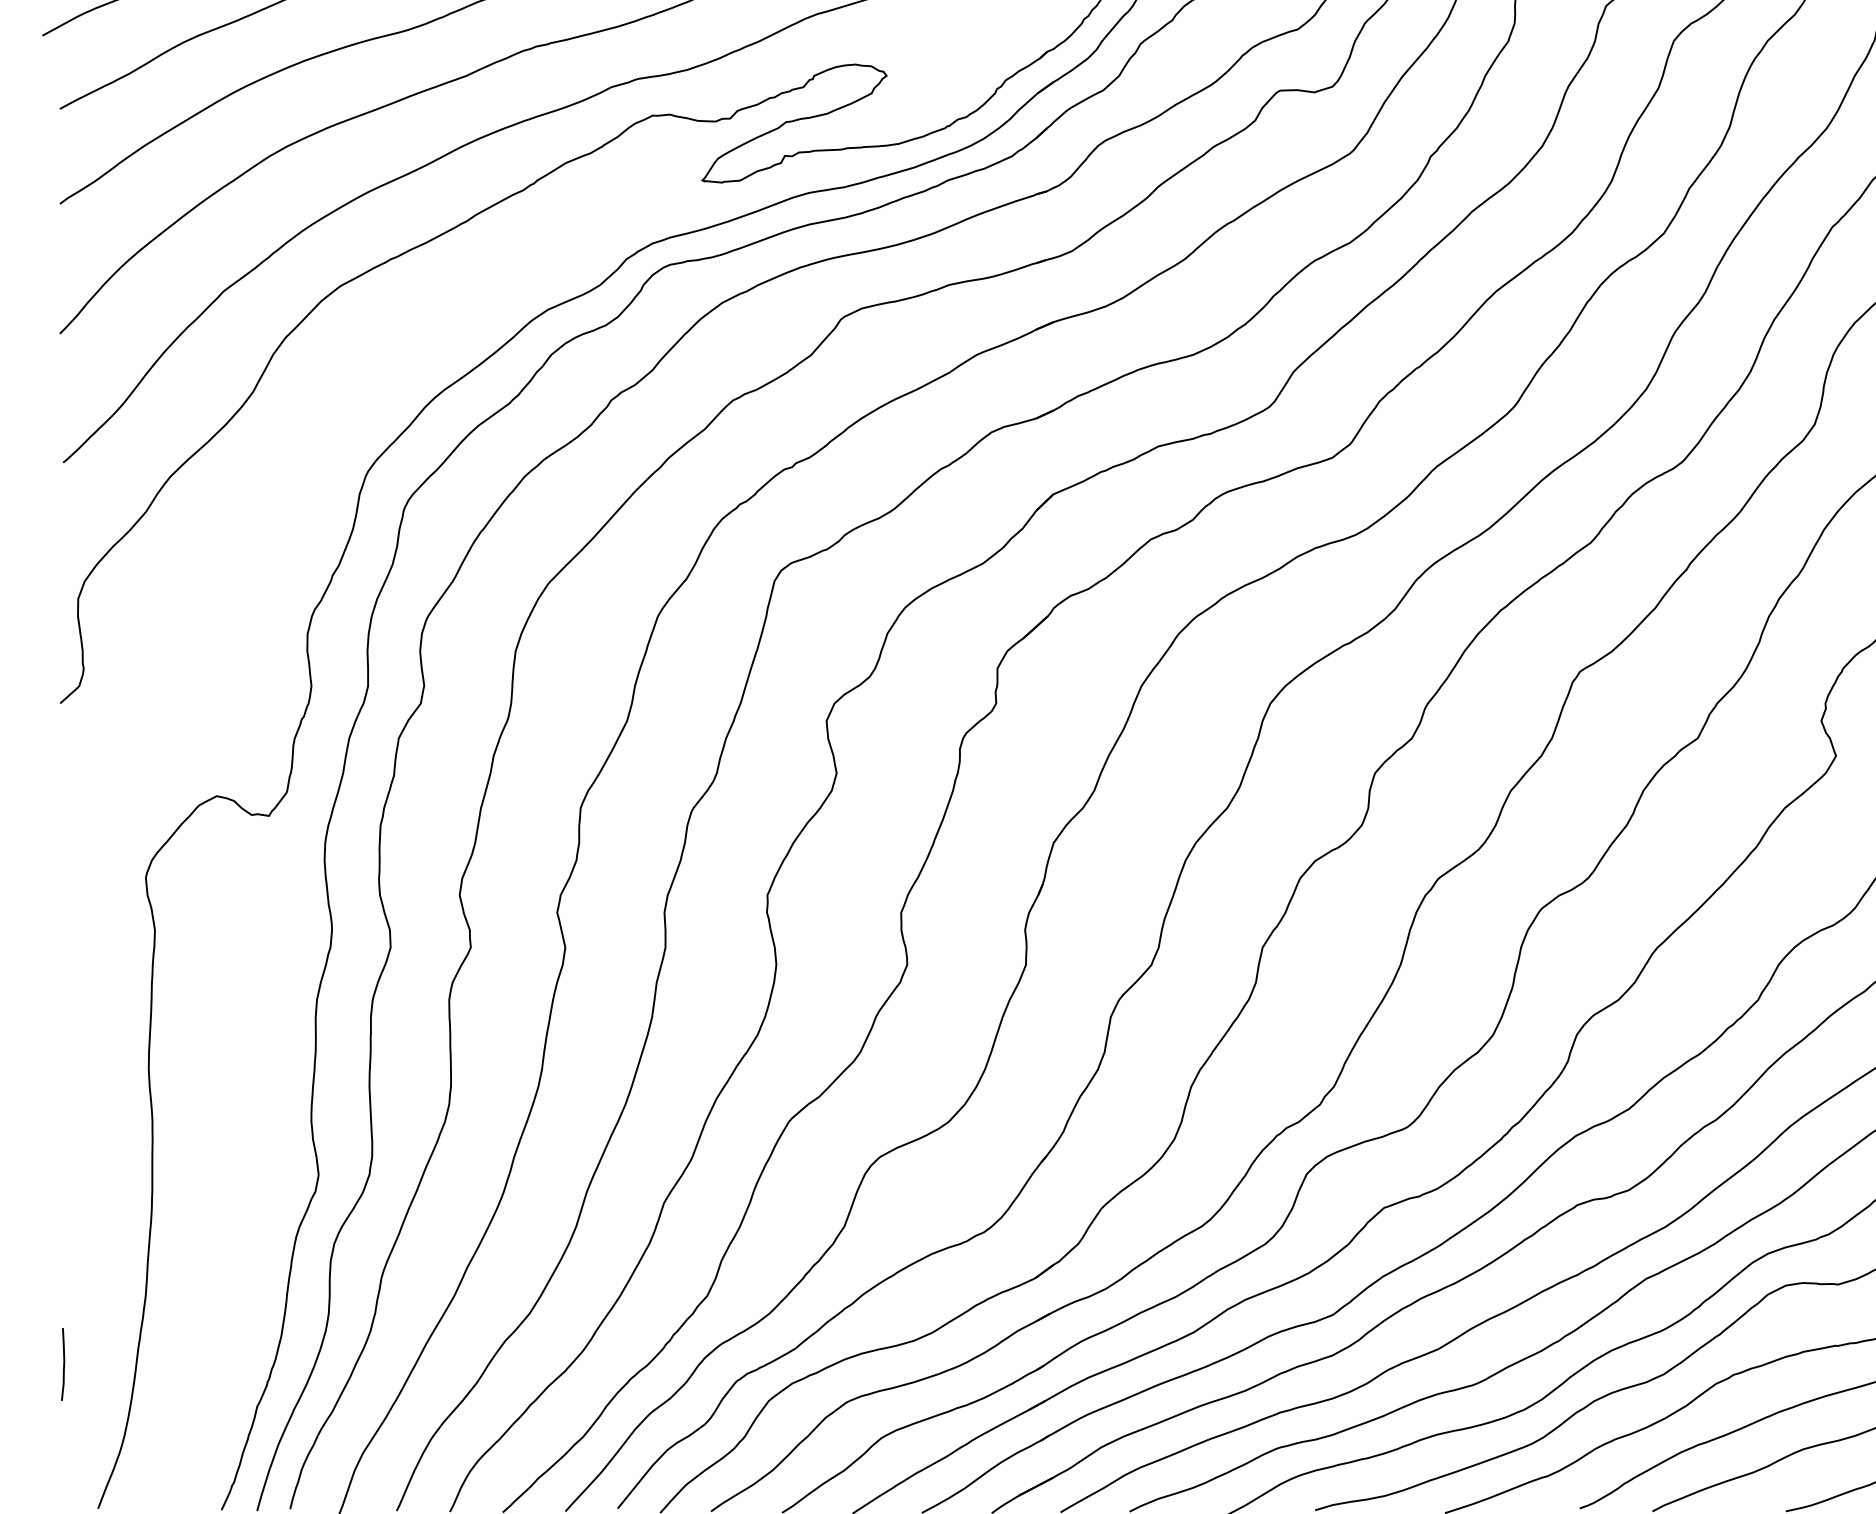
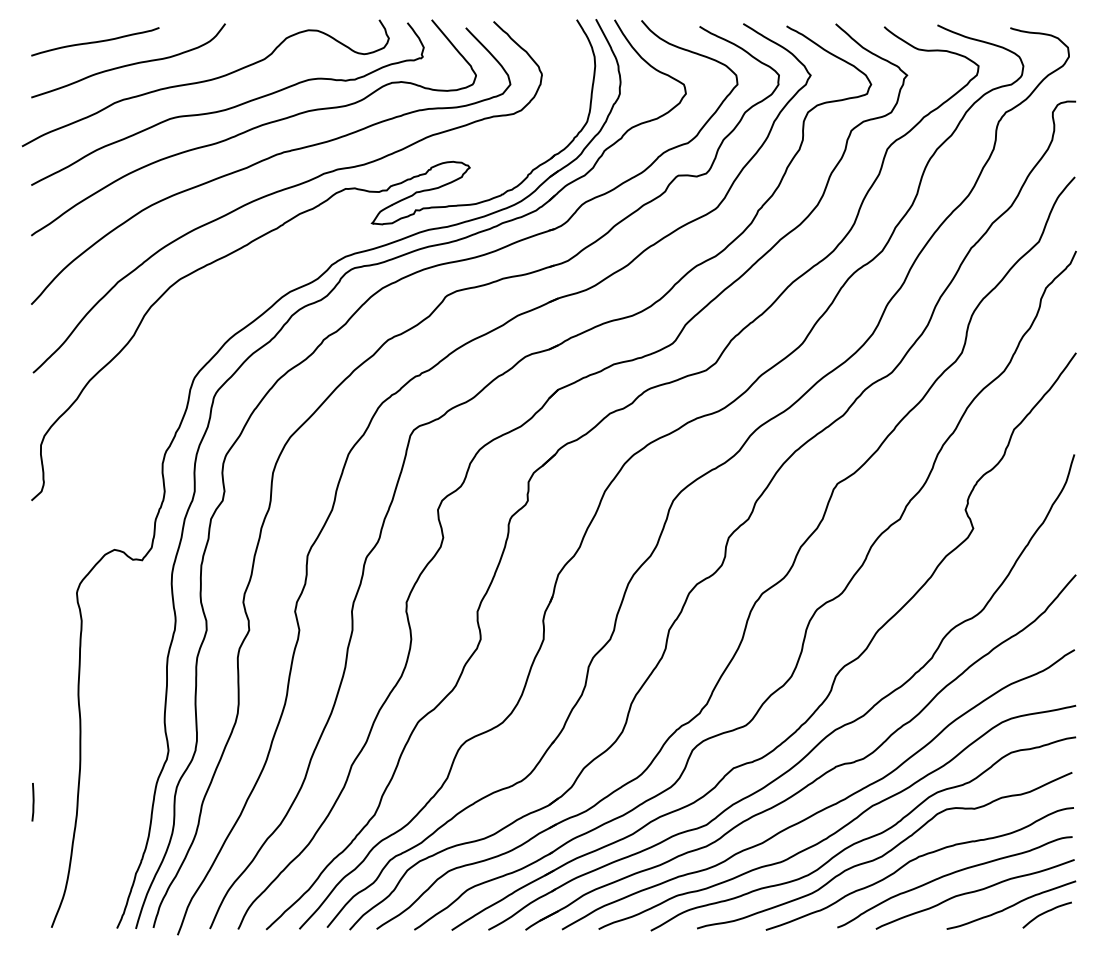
line: (62, 1364) -> (32, 802), moved

